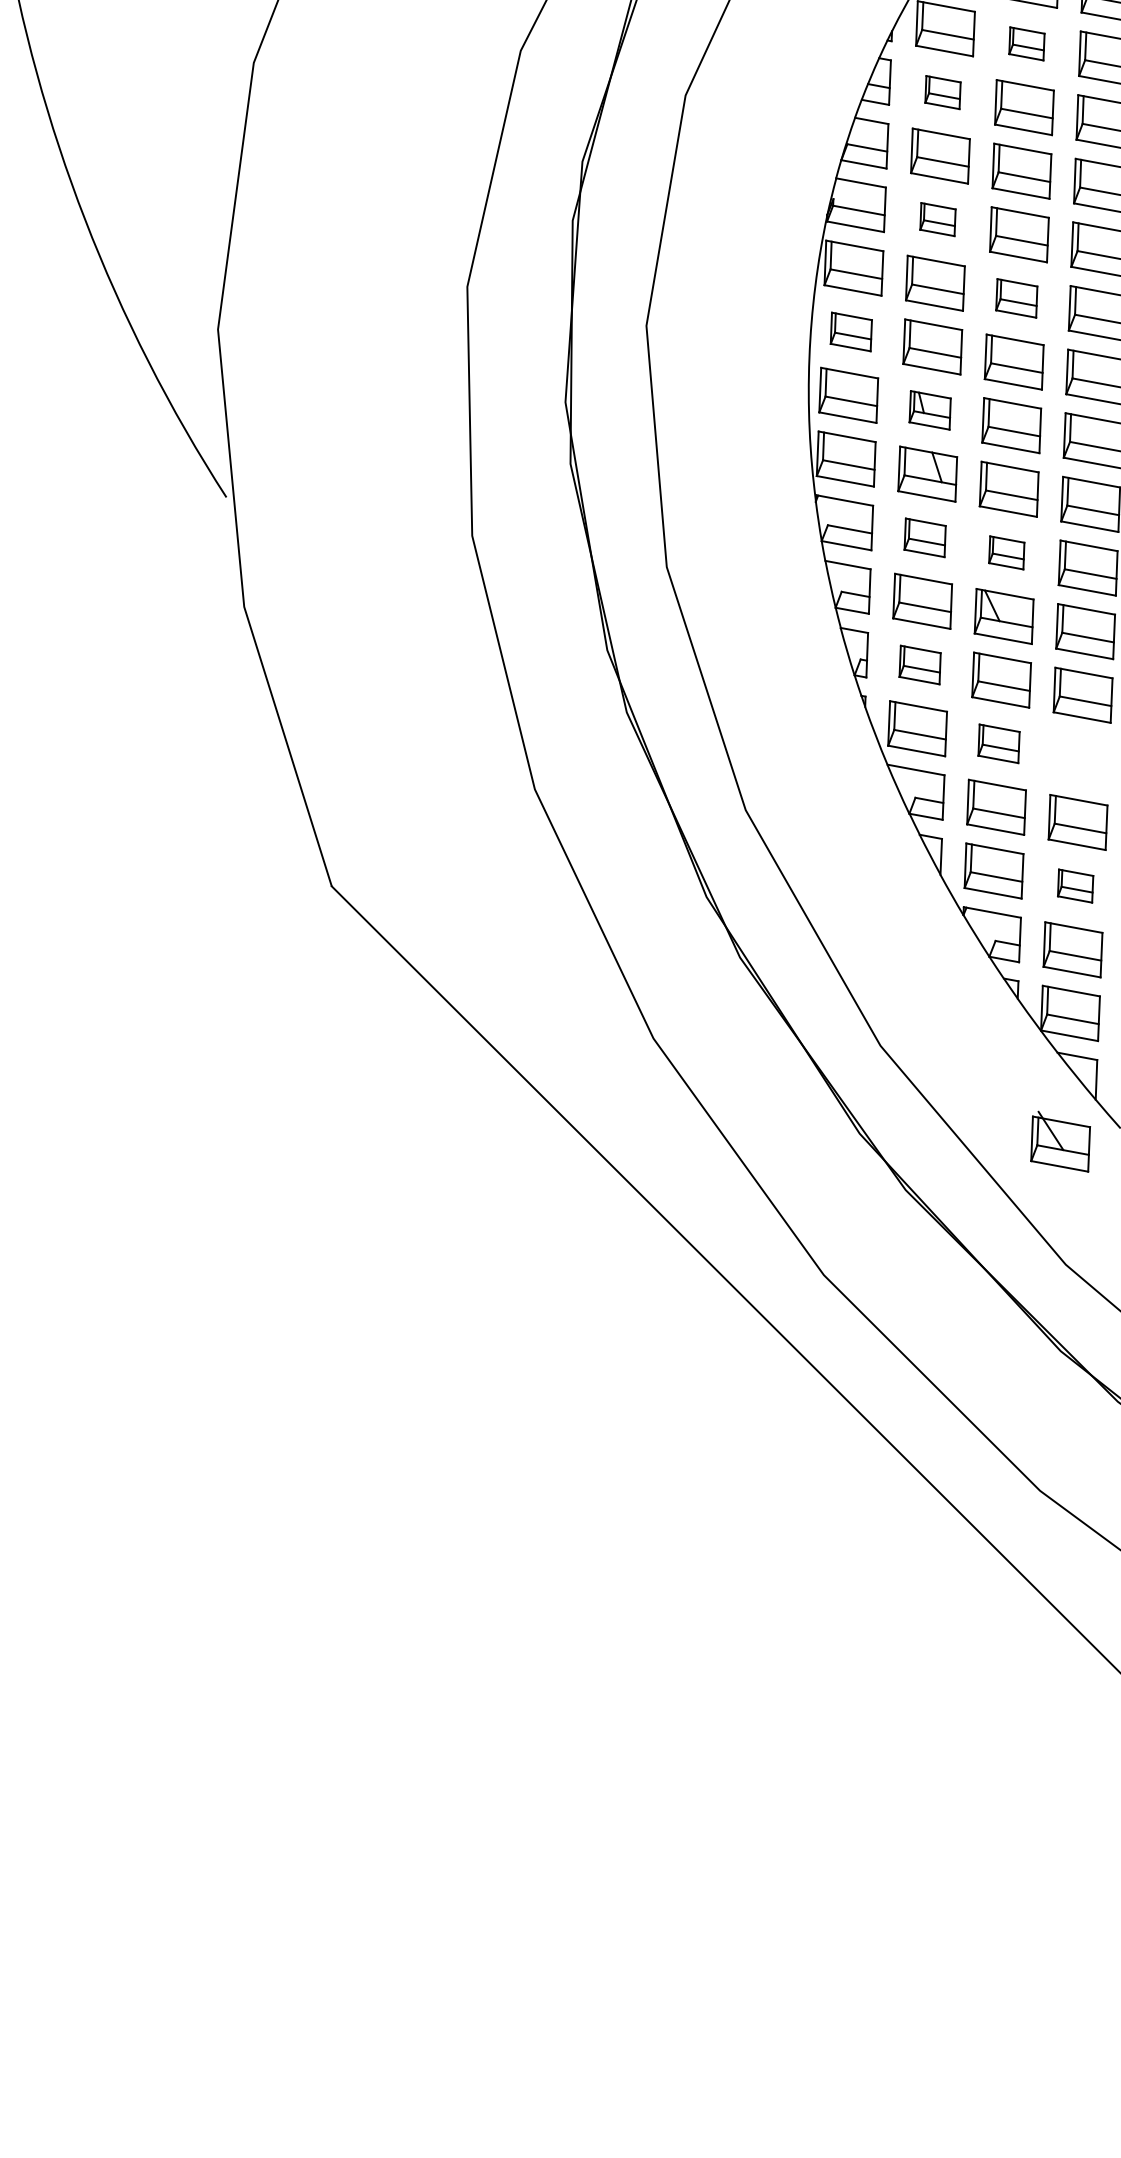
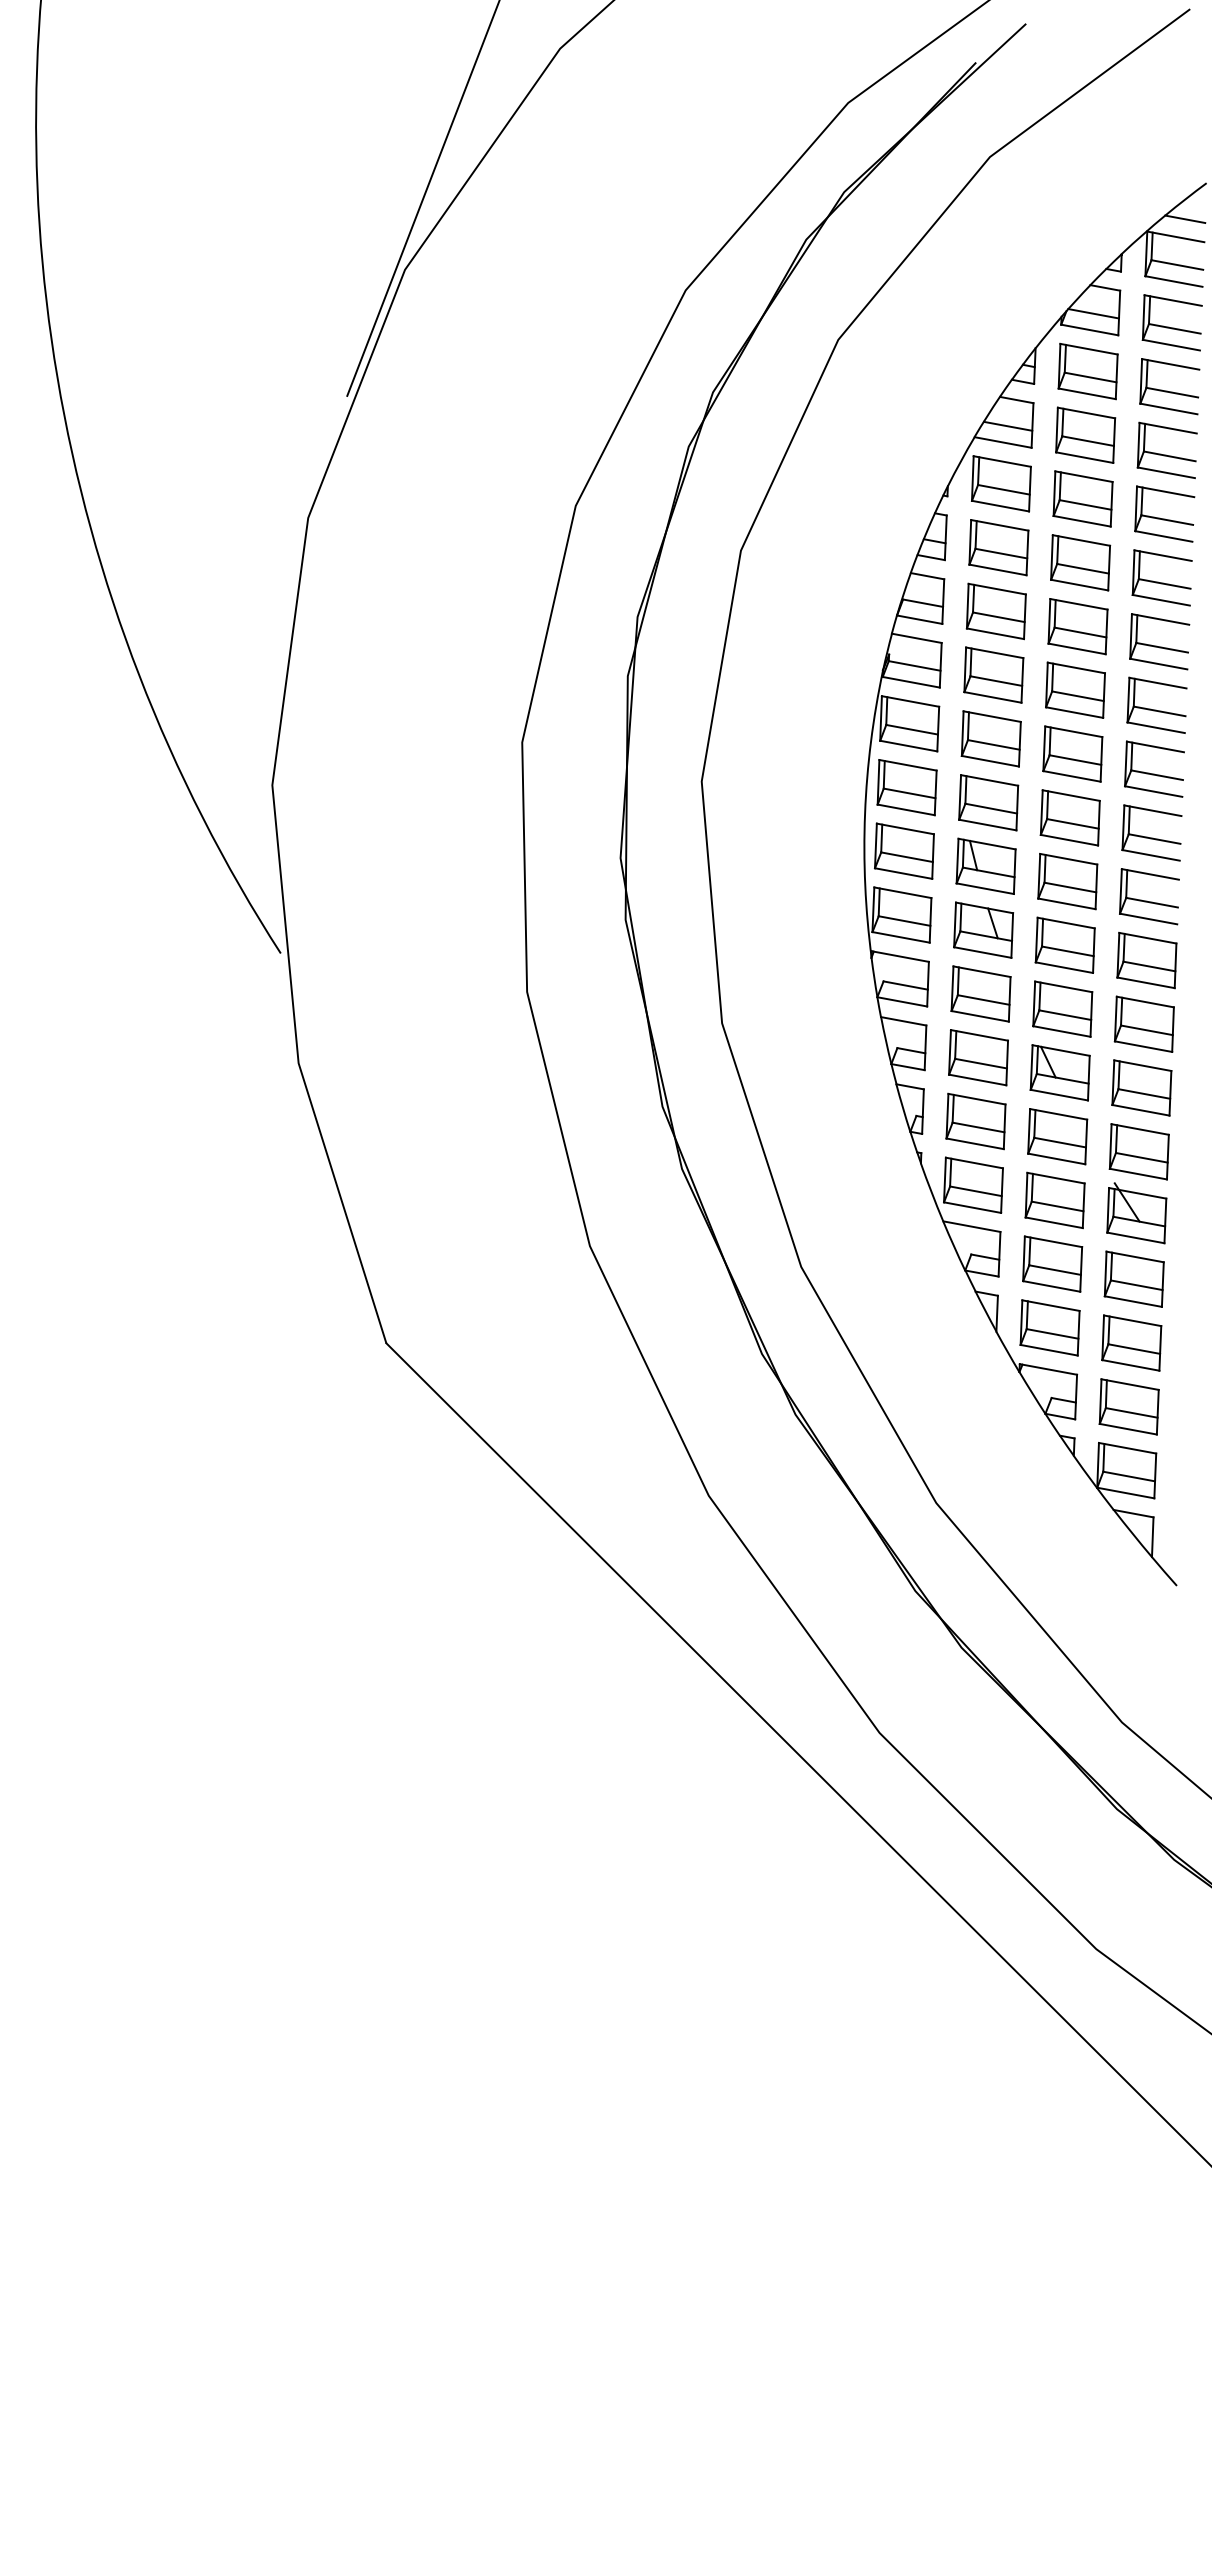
part: (1026, 43) -> (1082, 498), size x1.67
part: (942, 92) -> (998, 547), size x1.67
part: (937, 219) -> (993, 674), size x1.67
part: (1016, 297) -> (1072, 753), size x1.43
part: (850, 331) -> (906, 787), size x1.43
part: (929, 409) -> (985, 865), size x1.43
part: (924, 537) -> (980, 993), size x1.43
part: (1006, 552) -> (1062, 1008), size x1.67
part: (919, 665) -> (975, 1121), size x1.43
part: (998, 743) -> (1054, 1200), size x1.43
part: (1075, 885) -> (1131, 1342), size x1.67
part: (1060, 1142) -> (1136, 1213), moved

